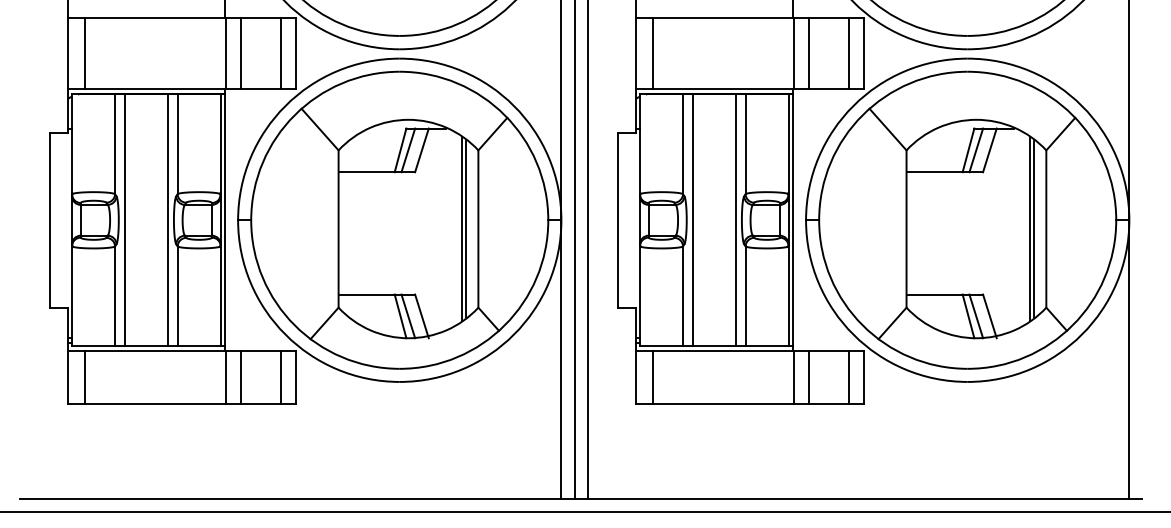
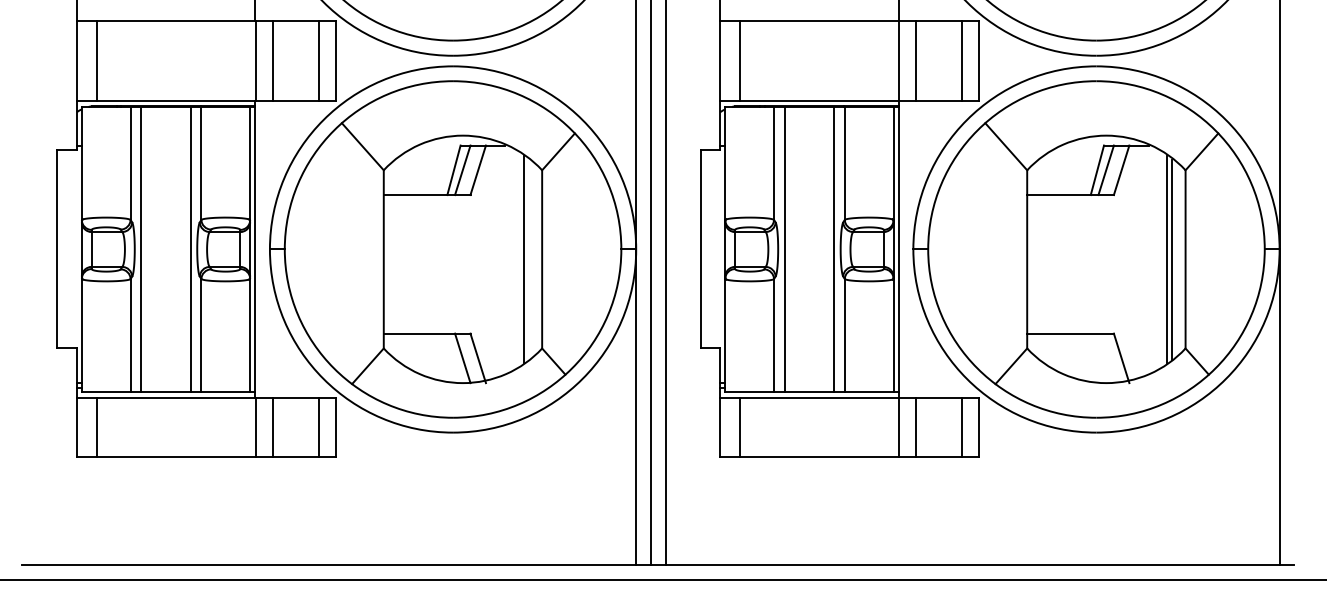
line: (466, 229) -> (528, 259), removed
line: (400, 316) -> (453, 358), removed
line: (968, 316) -> (1097, 358), removed
line: (975, 316) -> (1105, 358), removed

